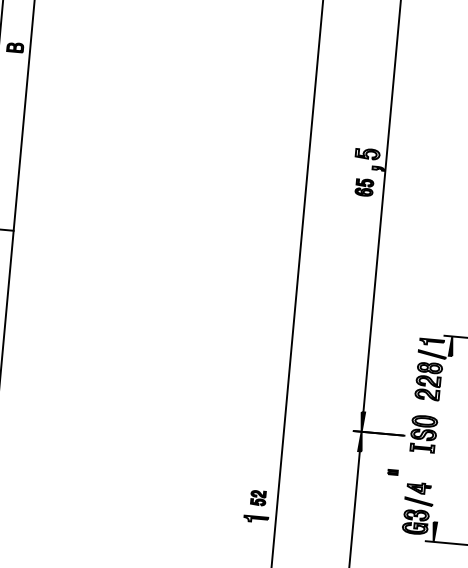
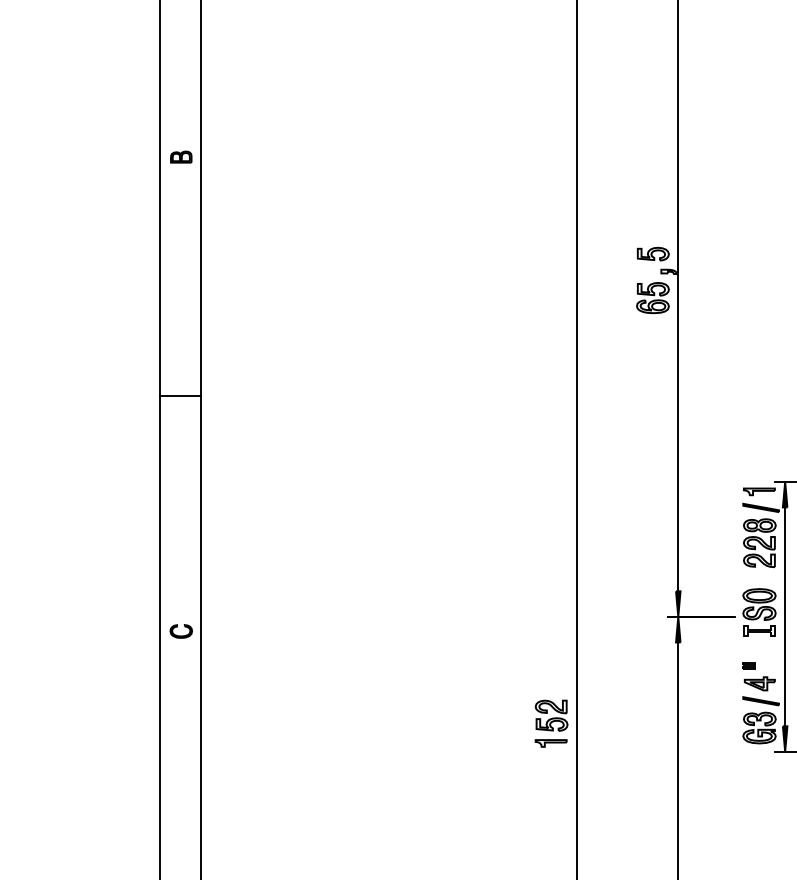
part: (364, 187) -> (652, 298), size x1.43
line: (443, 438) -> (785, 616), added
part: (392, 471) -> (748, 665), moved
part: (258, 498) -> (551, 715), size x1.67

